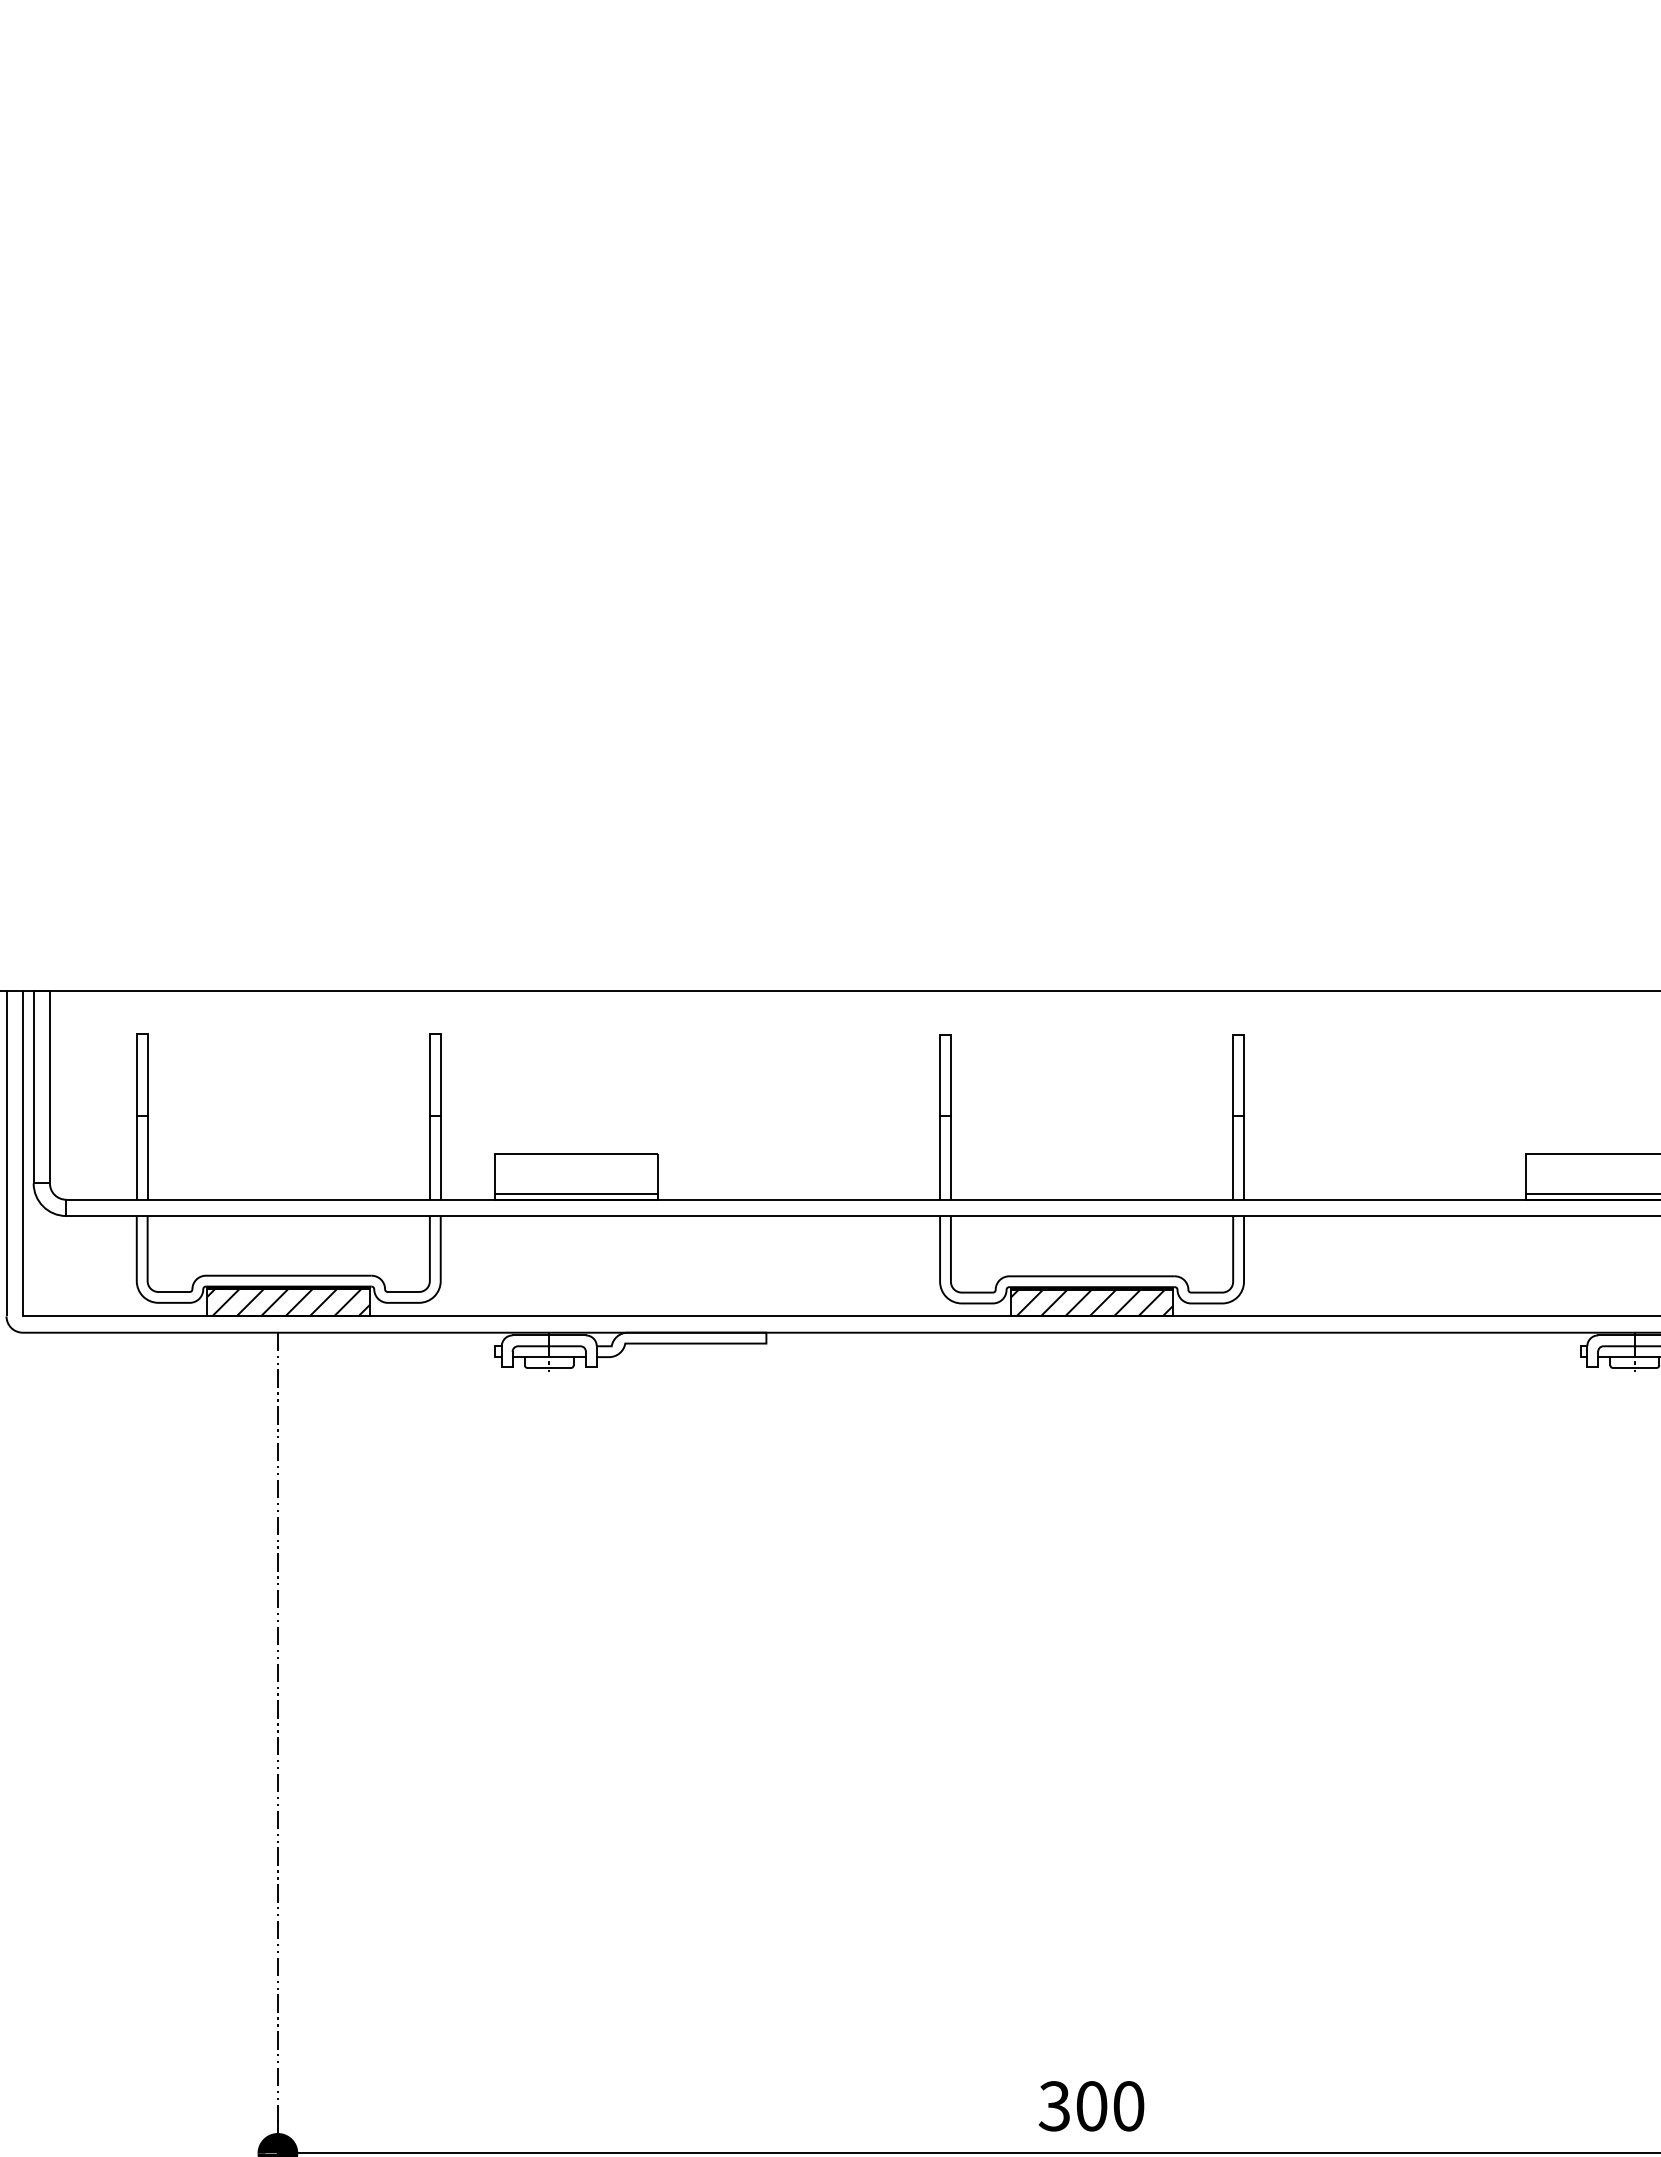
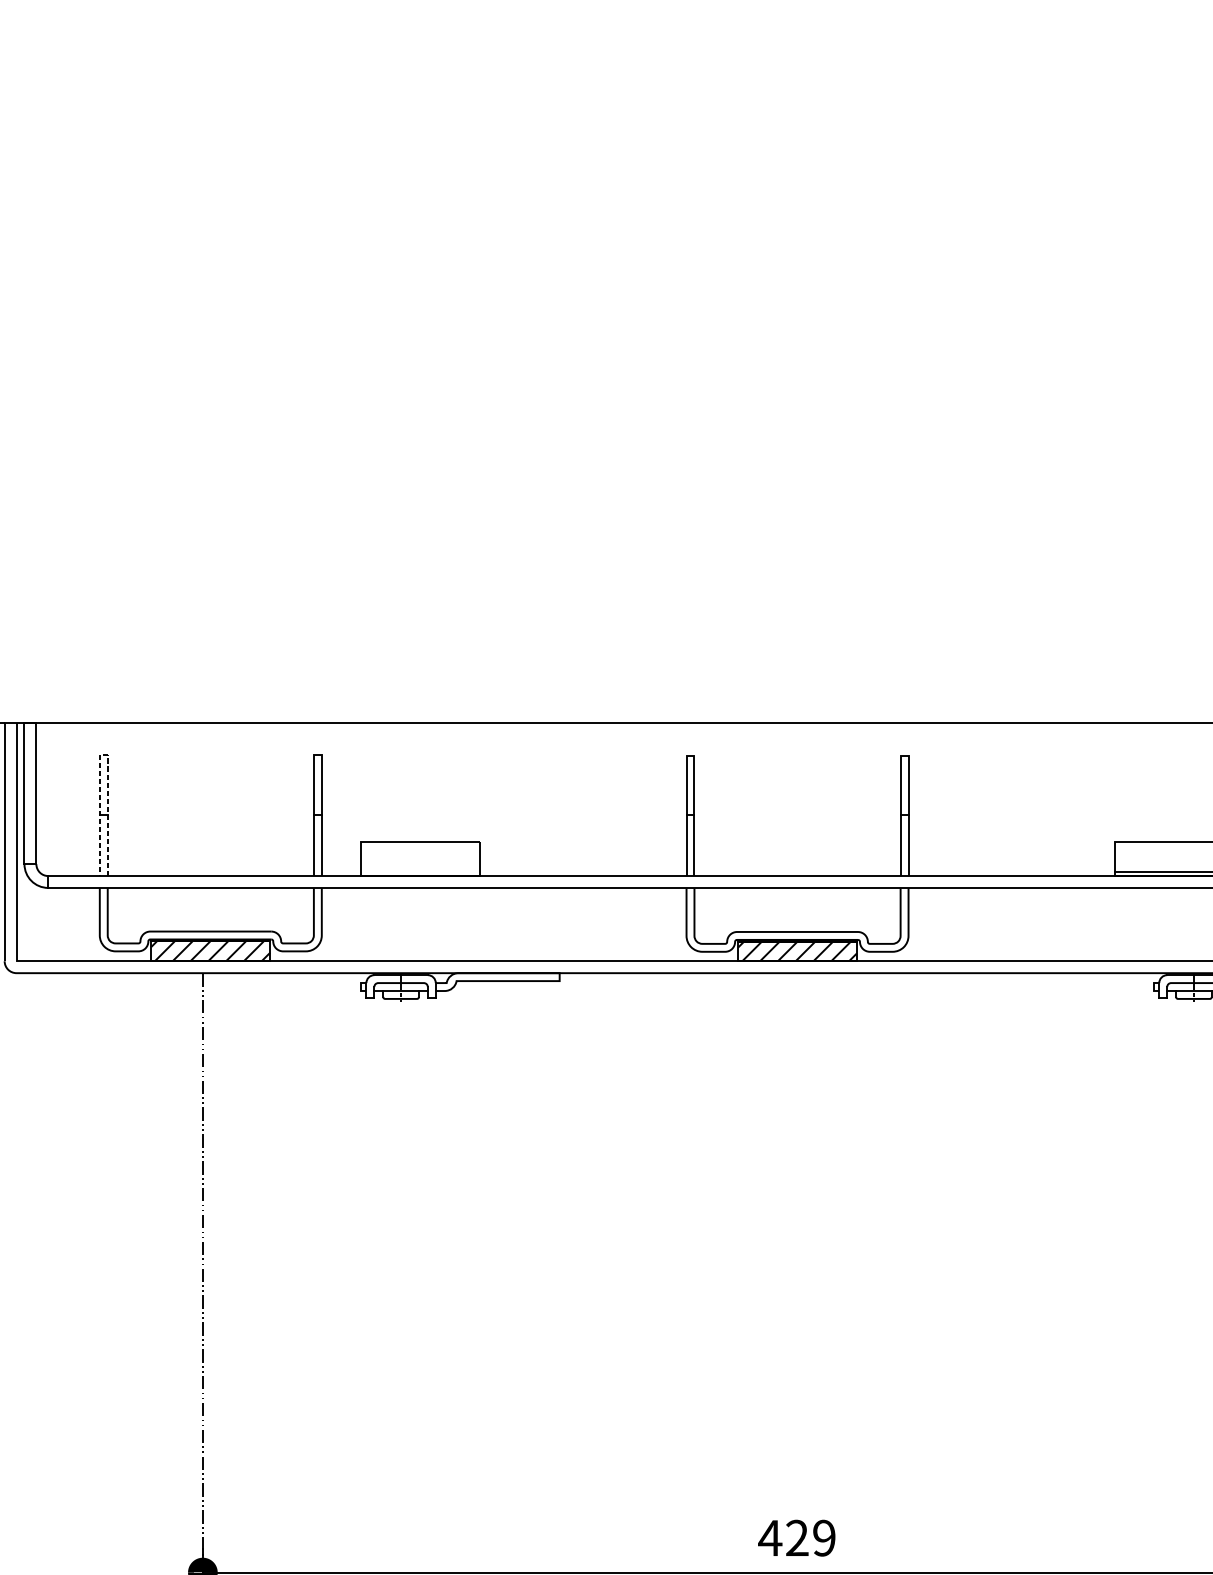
line: (141, 1034) -> (103, 755), solid -> dashed
line: (576, 1194) -> (420, 872), removed
text: (1091, 2106) -> (797, 1538), 300 -> 429

